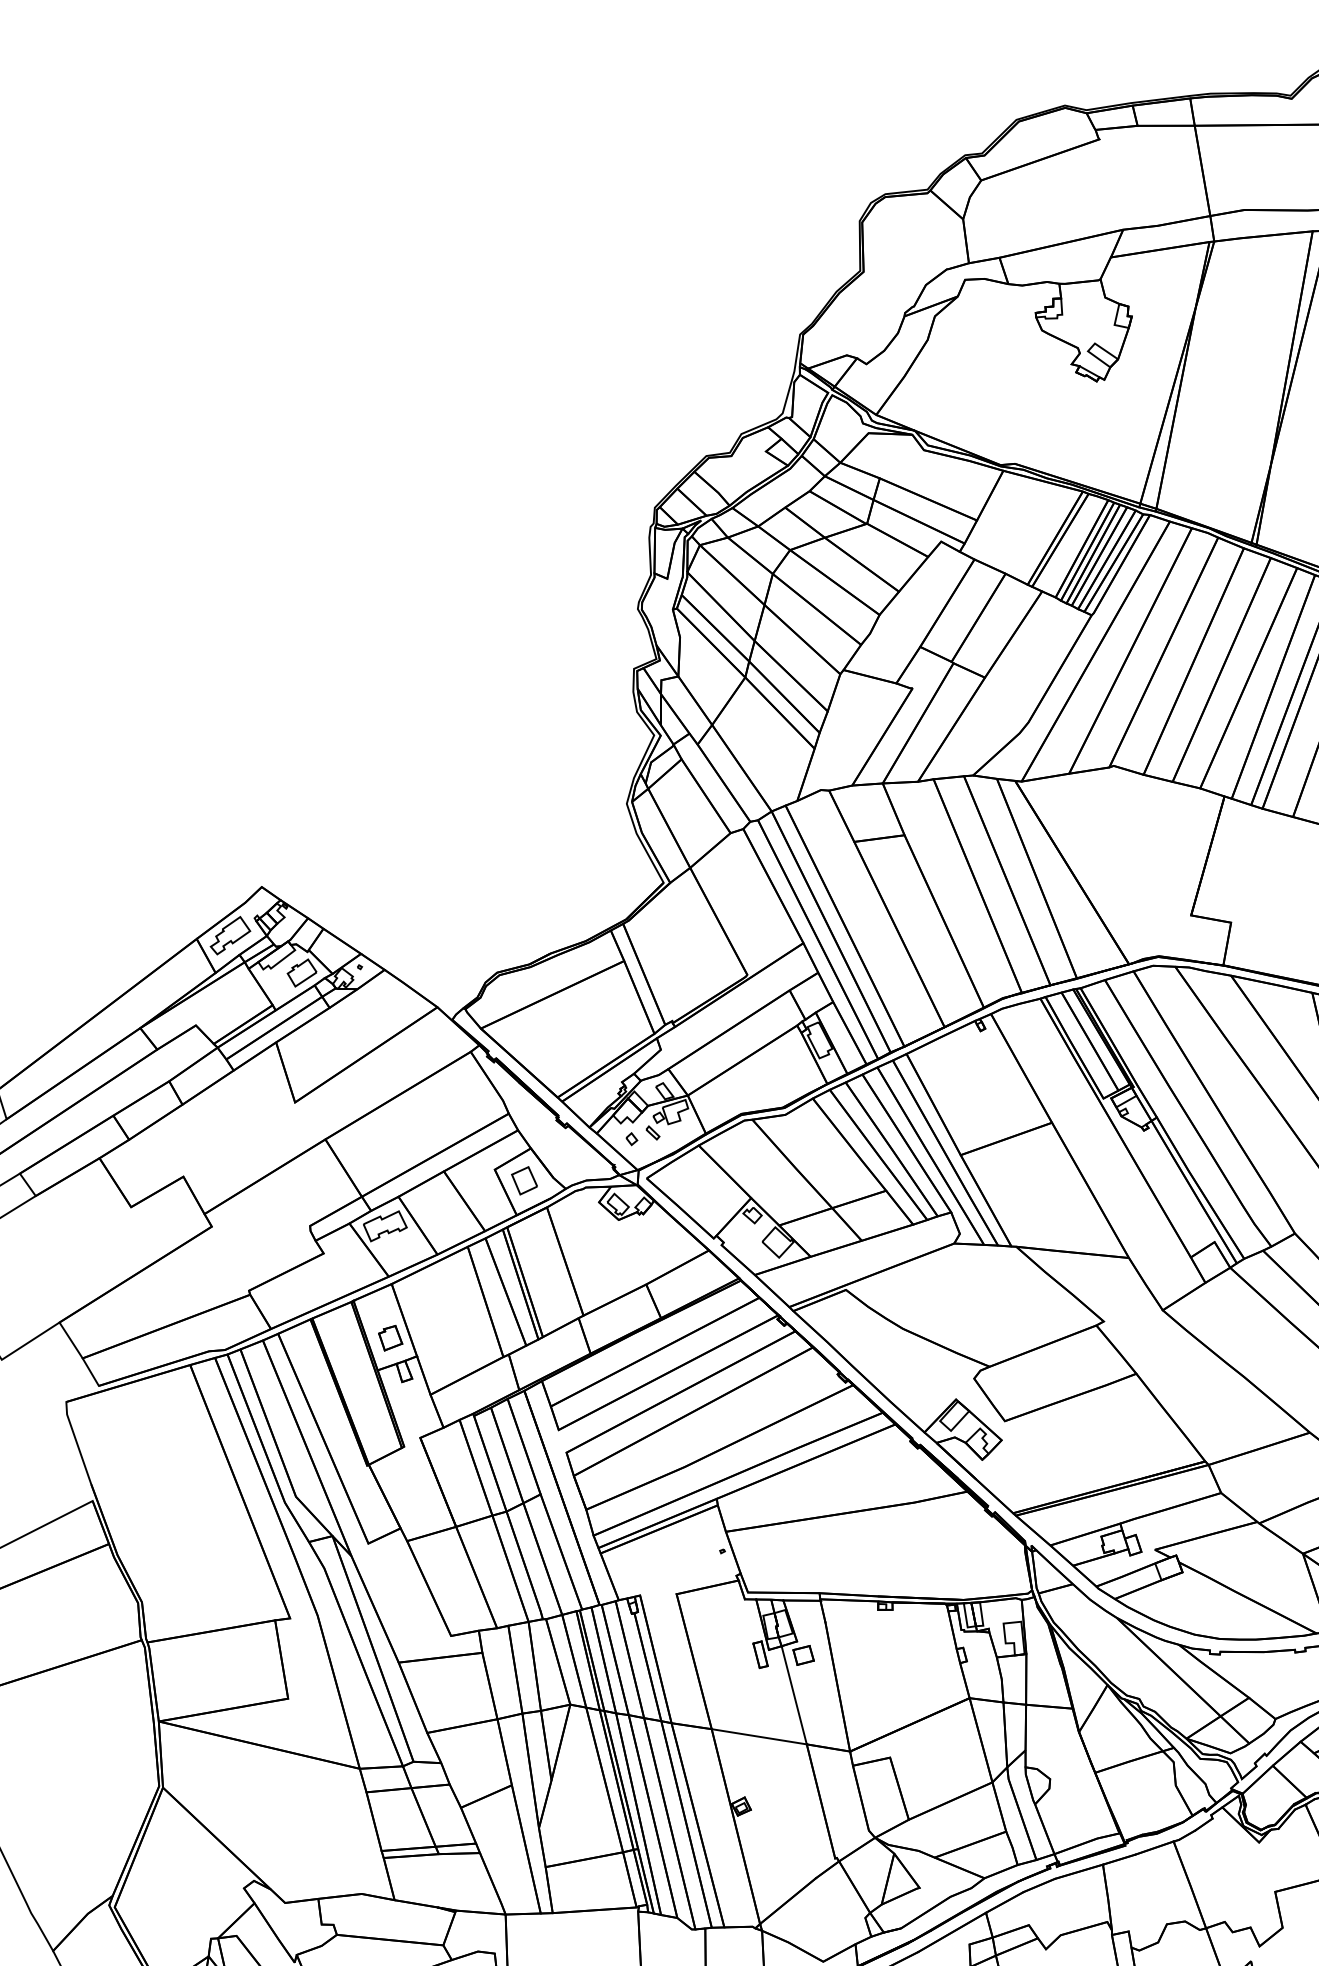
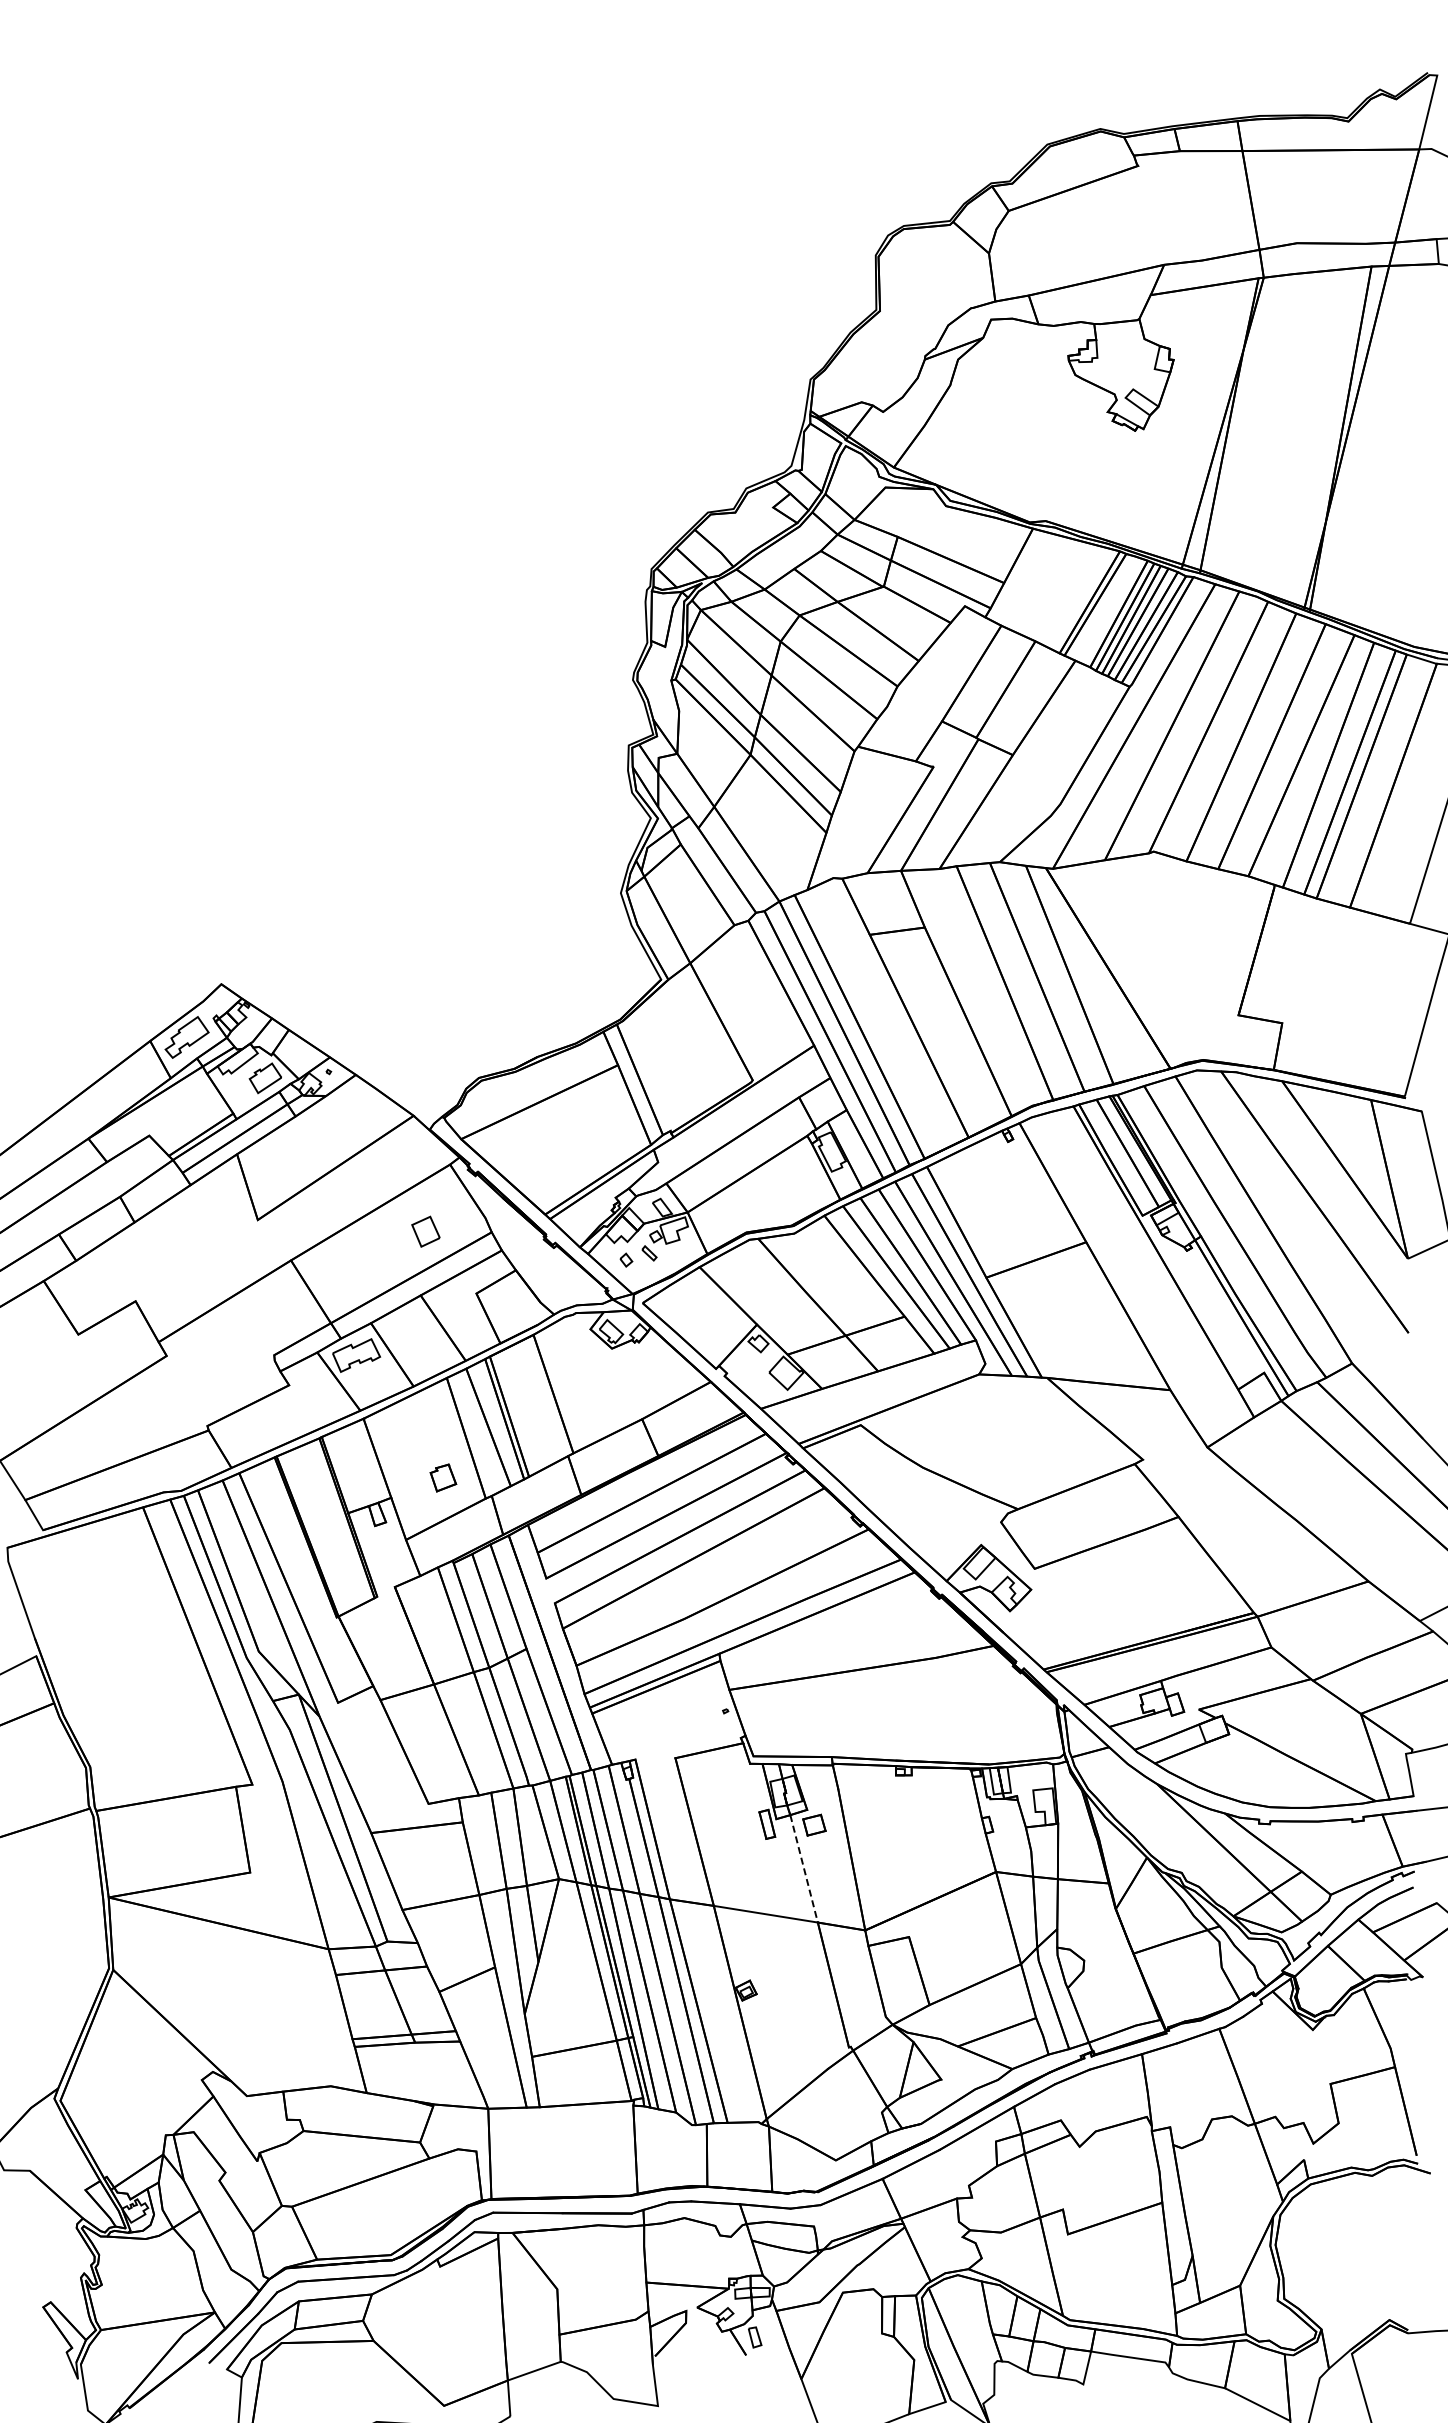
part: (524, 1180) -> (425, 1231), moved
part: (390, 1337) -> (443, 1477), moved
line: (794, 1695) -> (804, 1869), solid -> dashed

